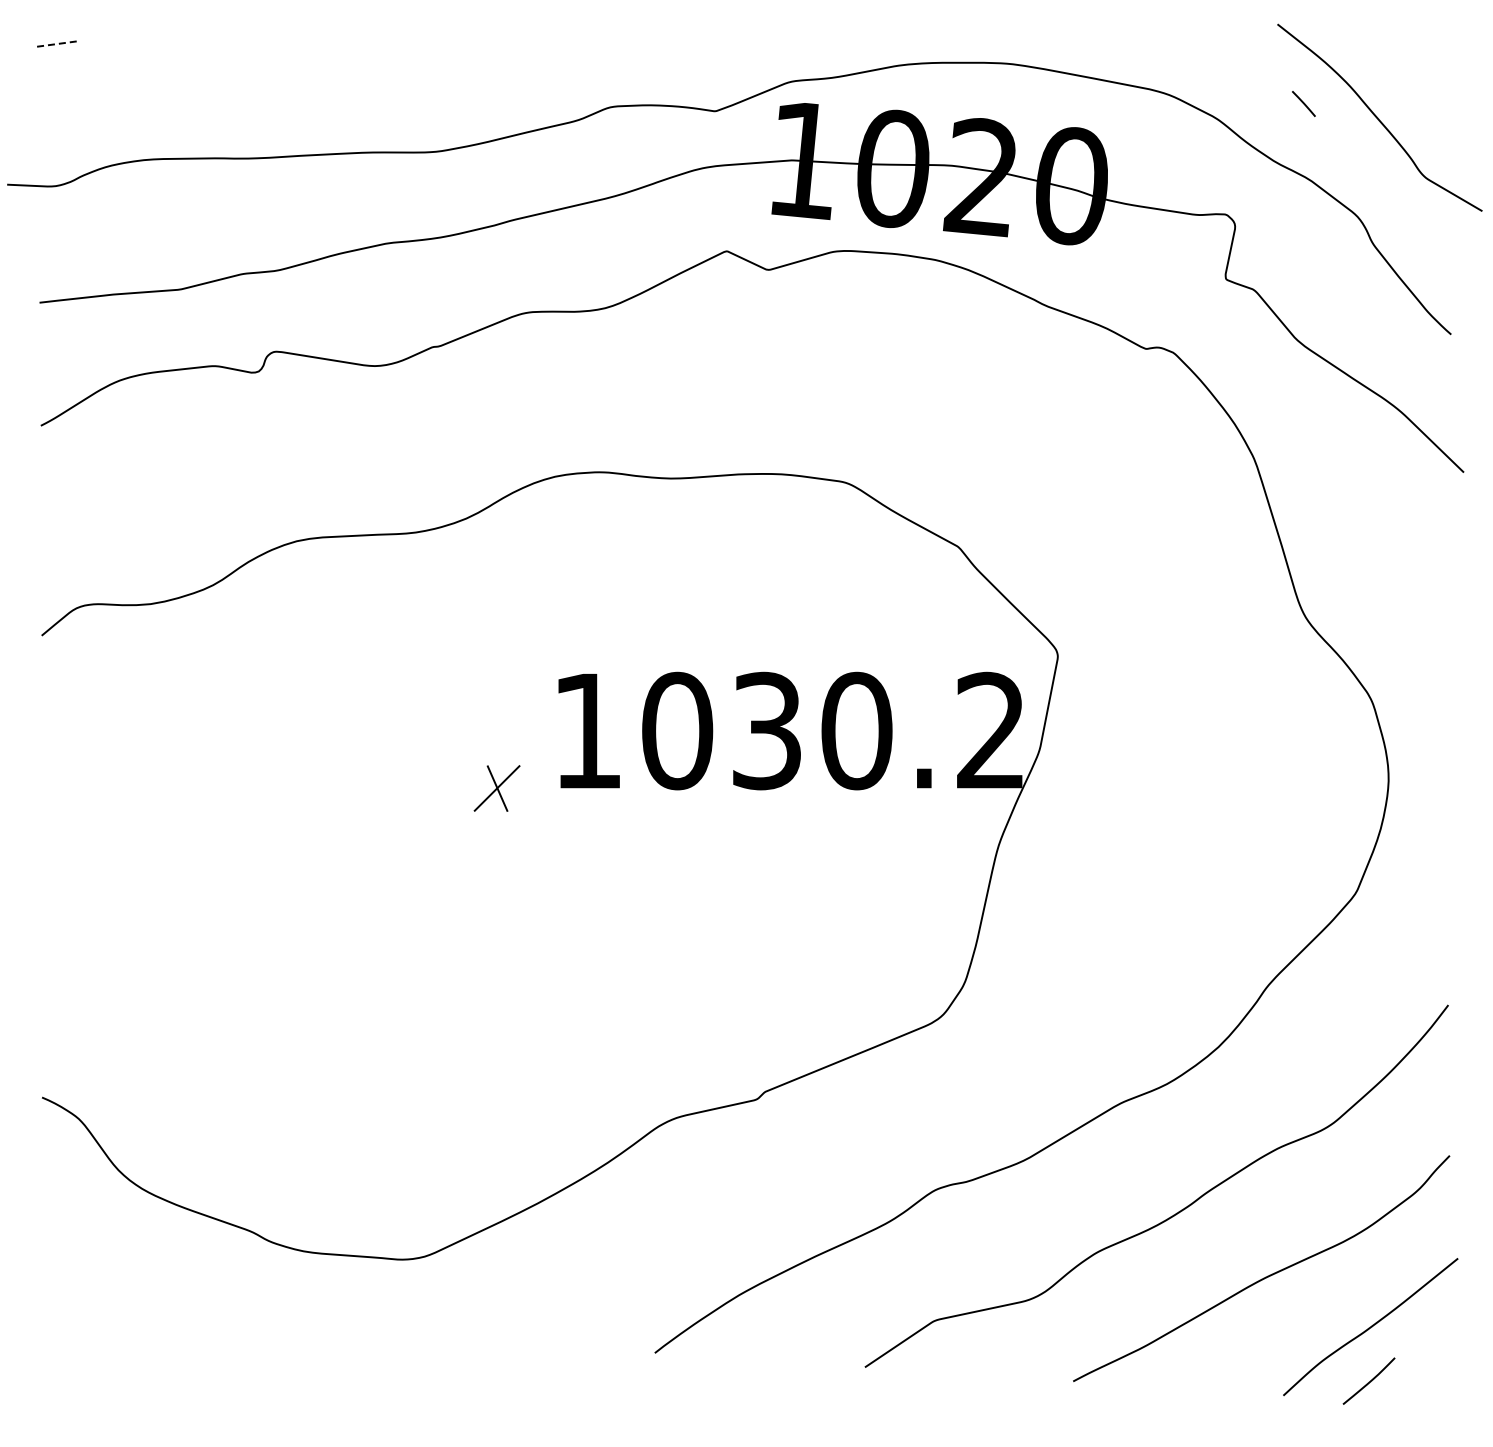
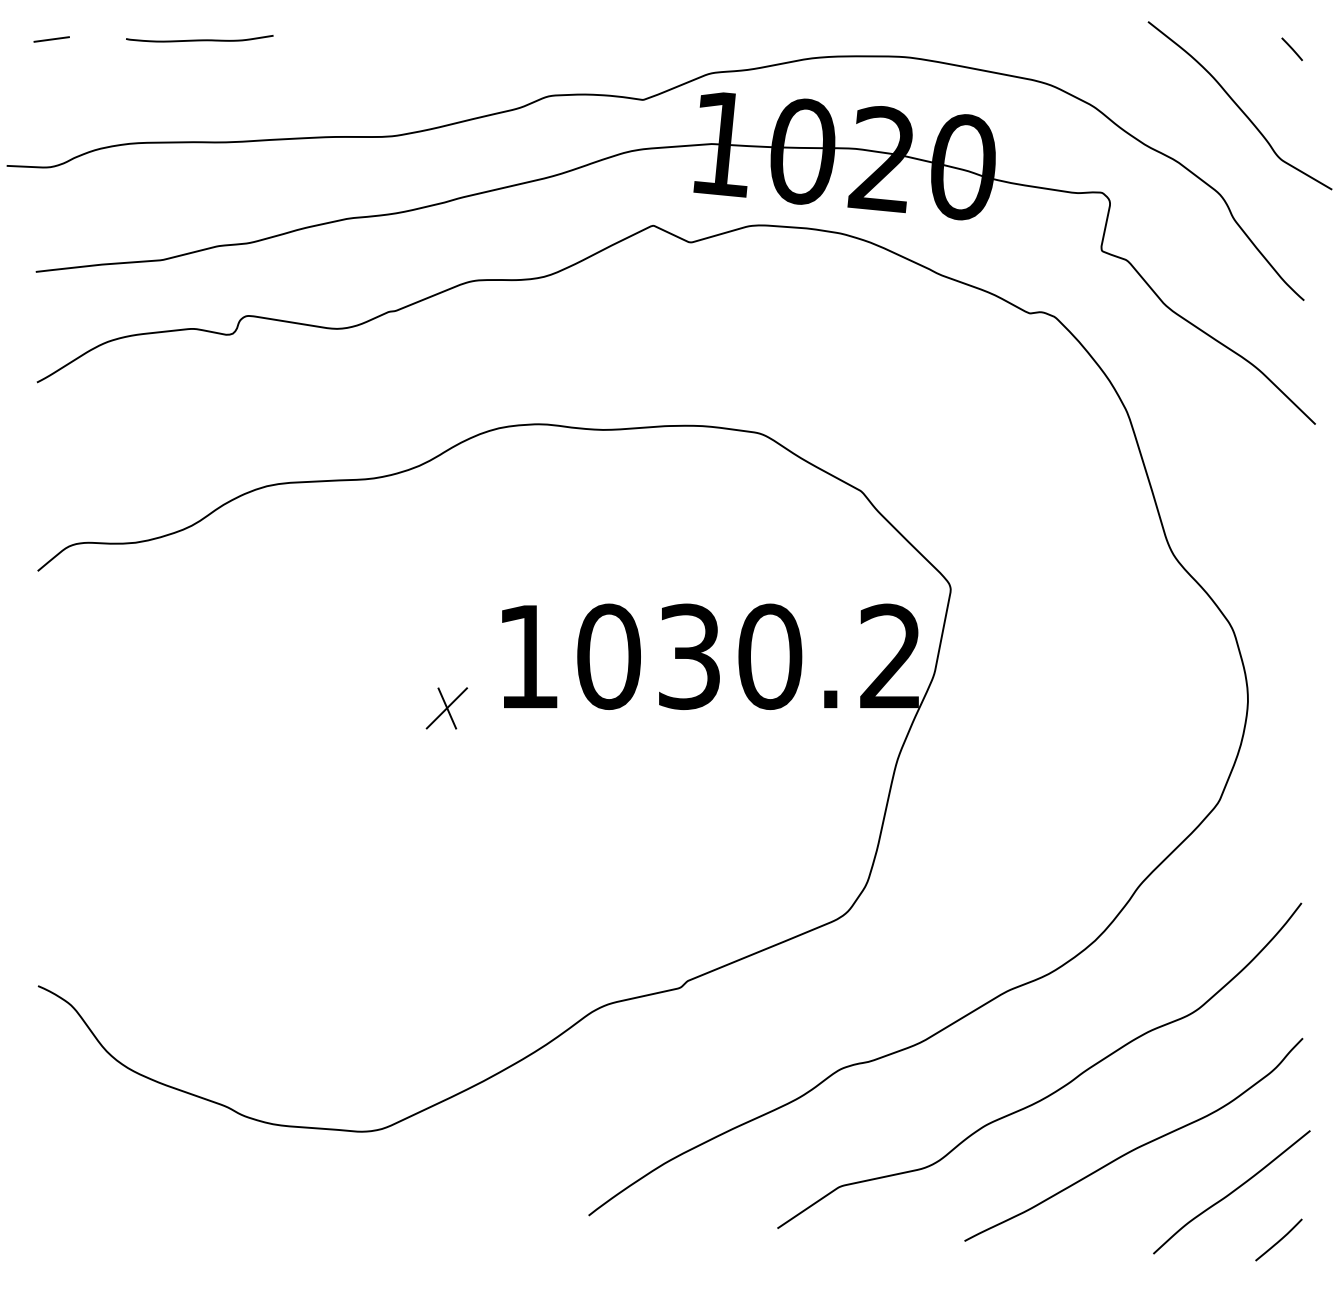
line: (57, 43) -> (51, 39), dashed -> solid
curve: (222, 44) -> (200, 39), added
line: (1303, 103) -> (1291, 48), moved
curve: (1369, 1381) -> (1279, 1240), moved

